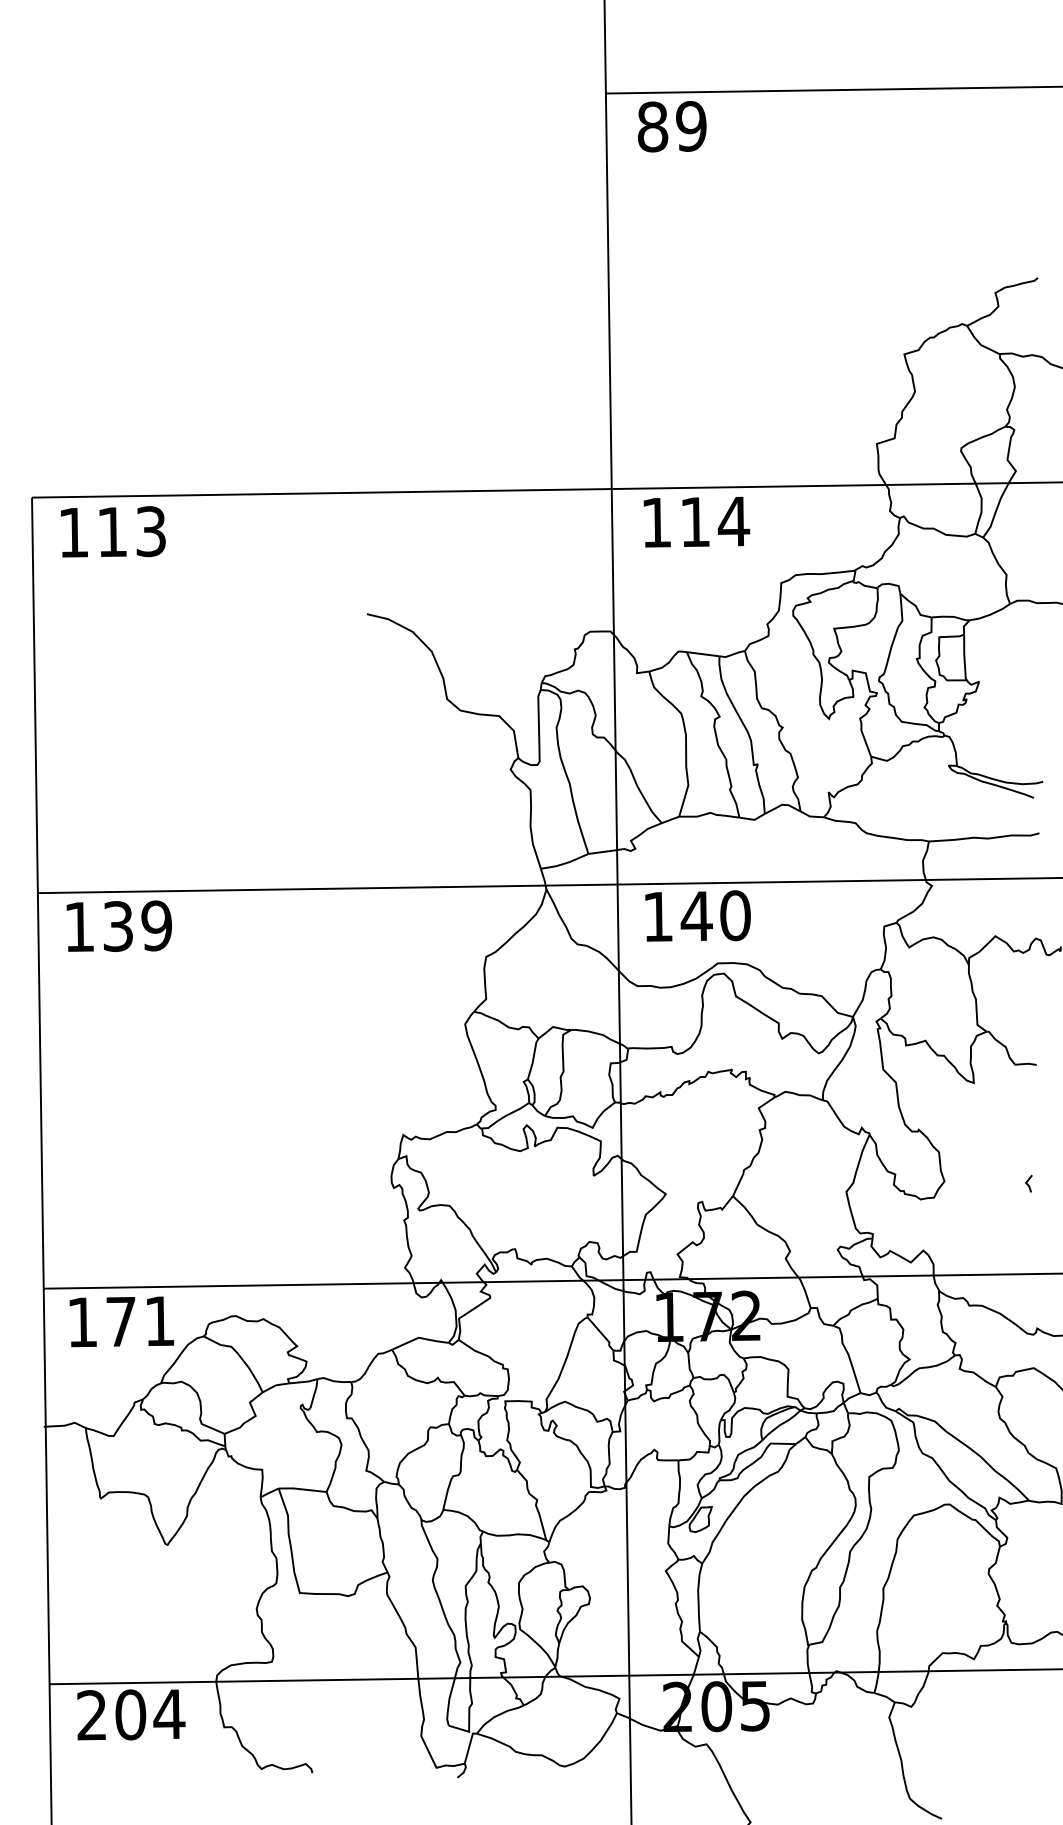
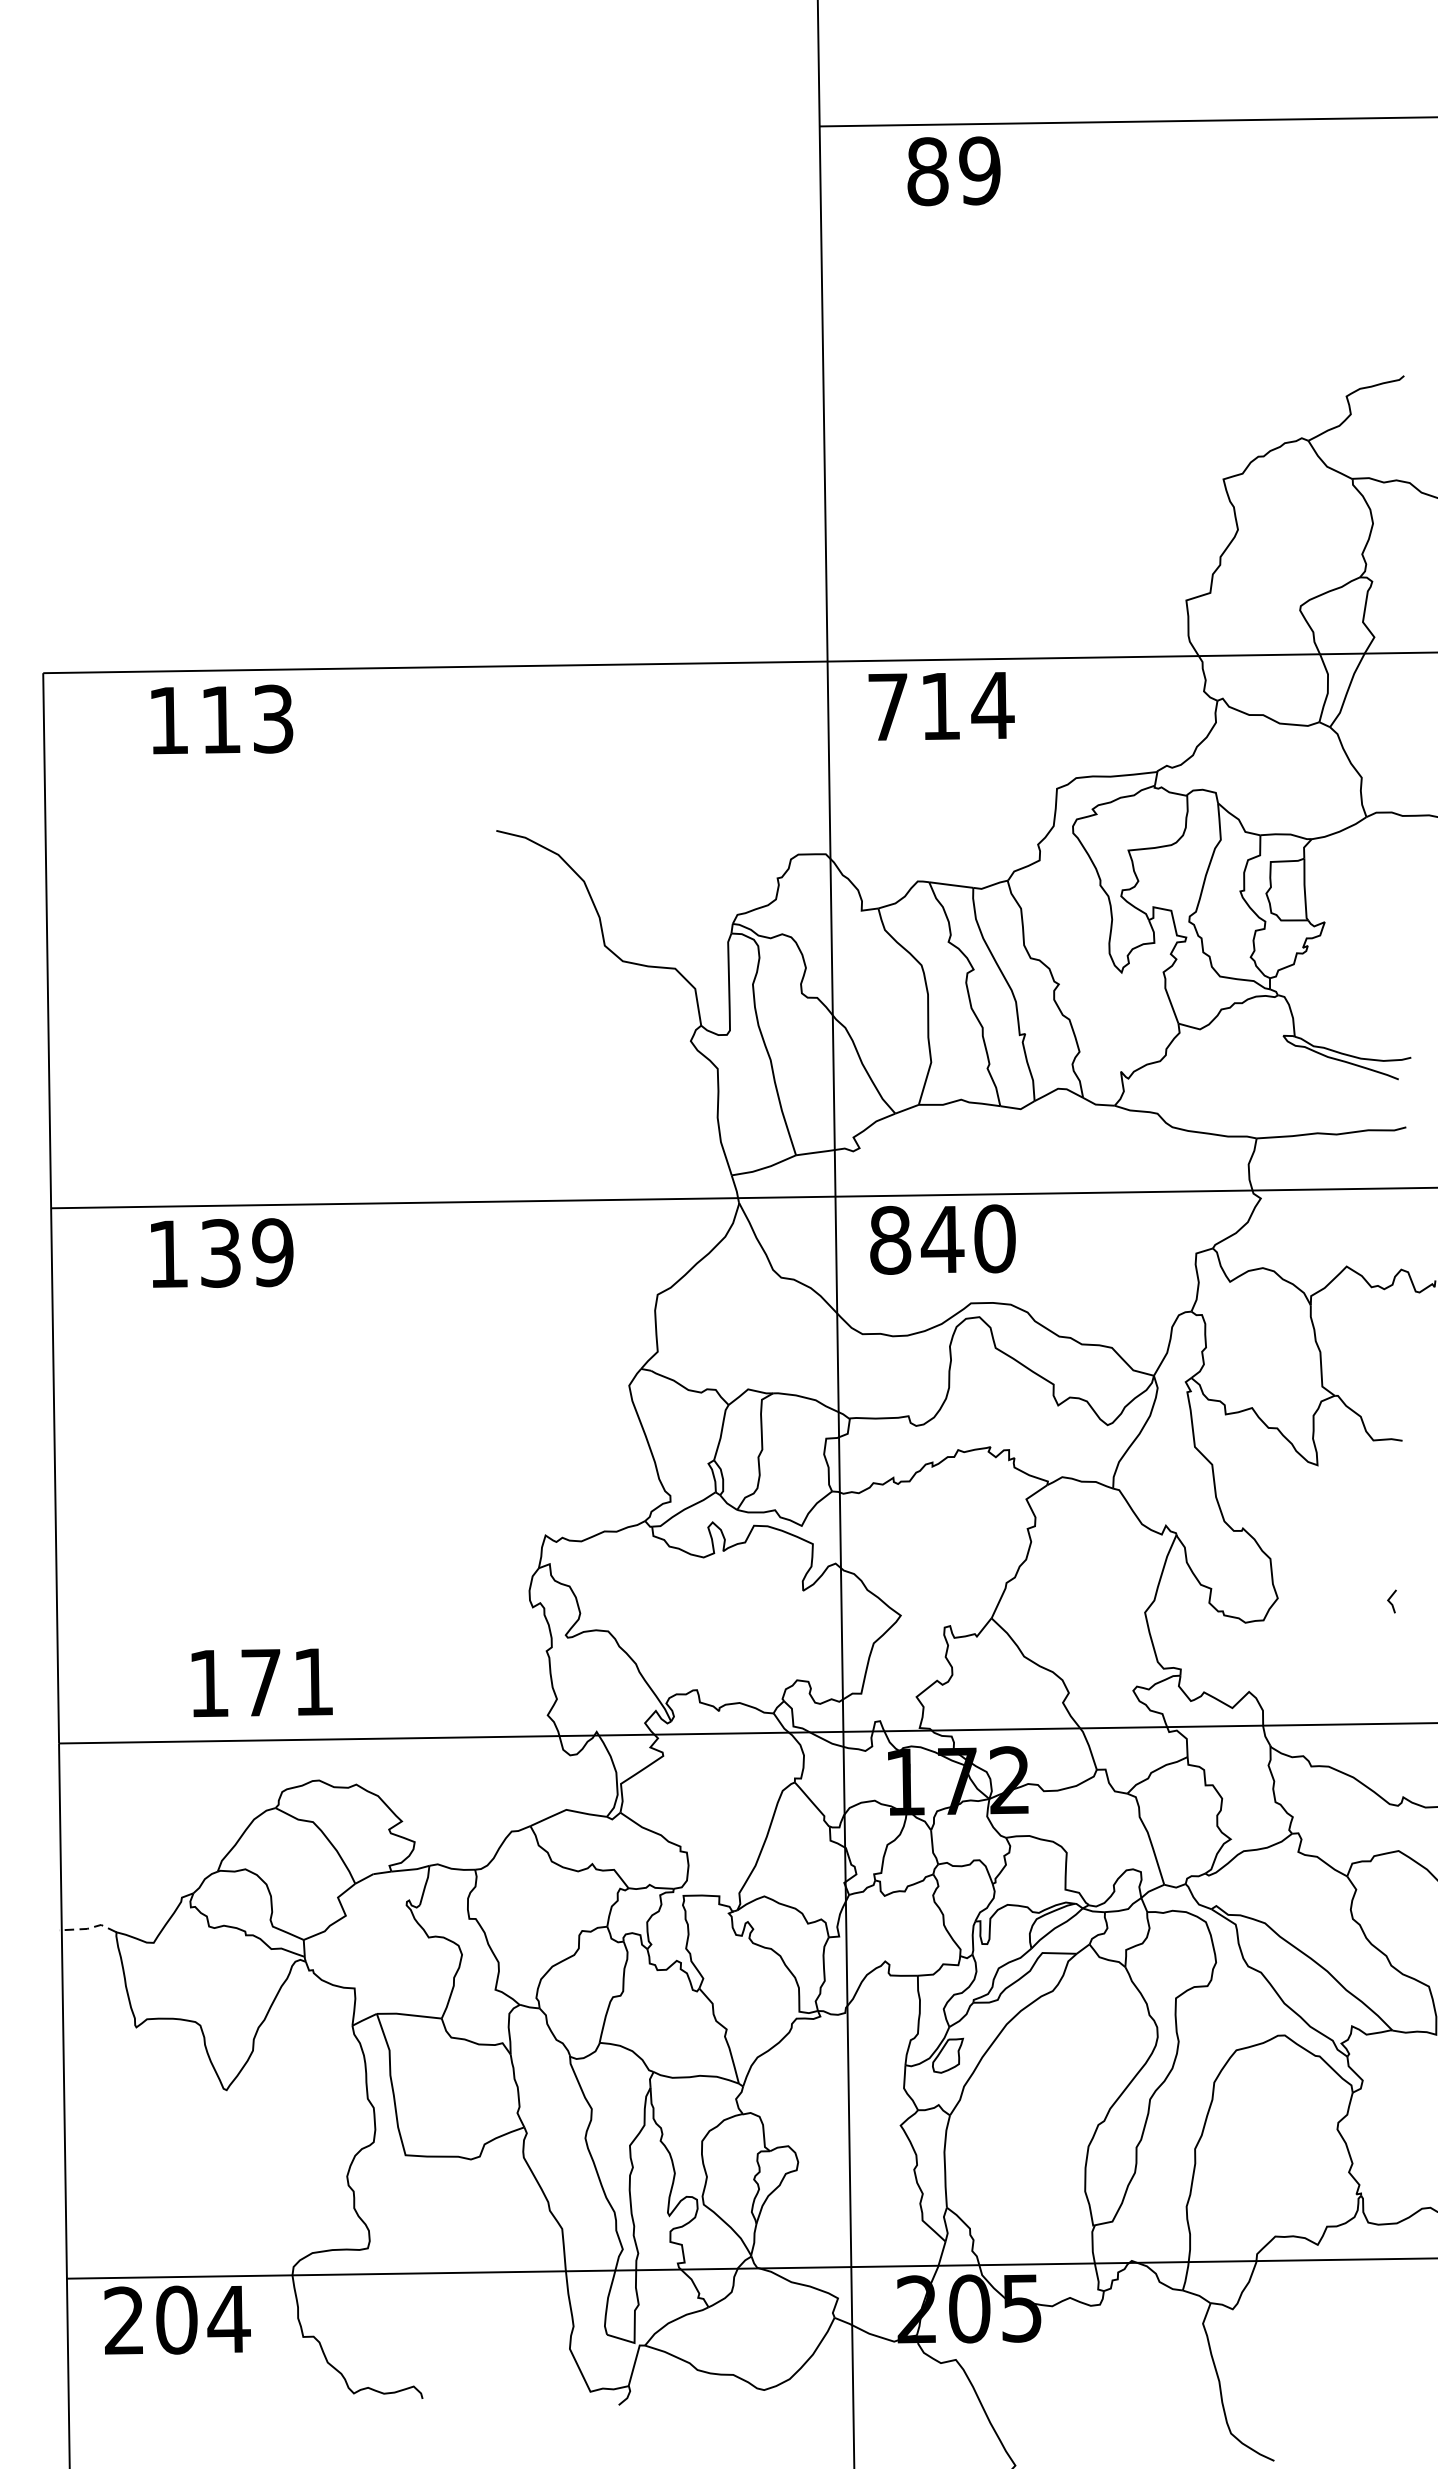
text: (672, 126) -> (954, 171), moved
text: (656, 522) -> (888, 706), 114 -> 714
text: (113, 531) -> (222, 719), moved
text: (658, 916) -> (890, 1239), 140 -> 840
text: (118, 925) -> (221, 1252), moved
text: (121, 1321) -> (261, 1682), moved
line: (65, 1425) -> (88, 1928), solid -> dashed

